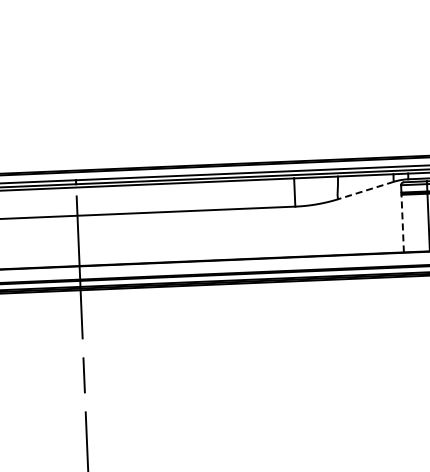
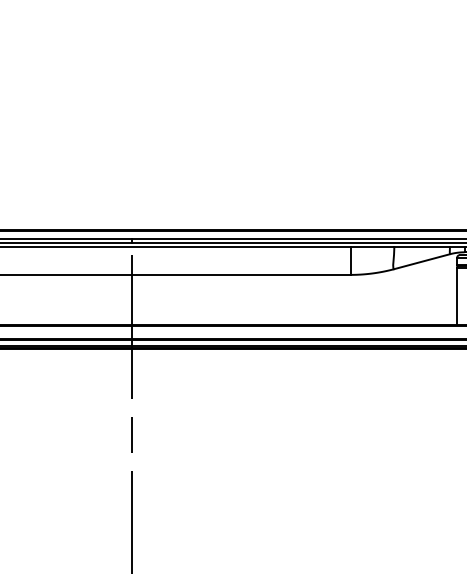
line: (366, 190) -> (422, 261), dashed -> solid
line: (403, 223) -> (457, 296), dashed -> solid

